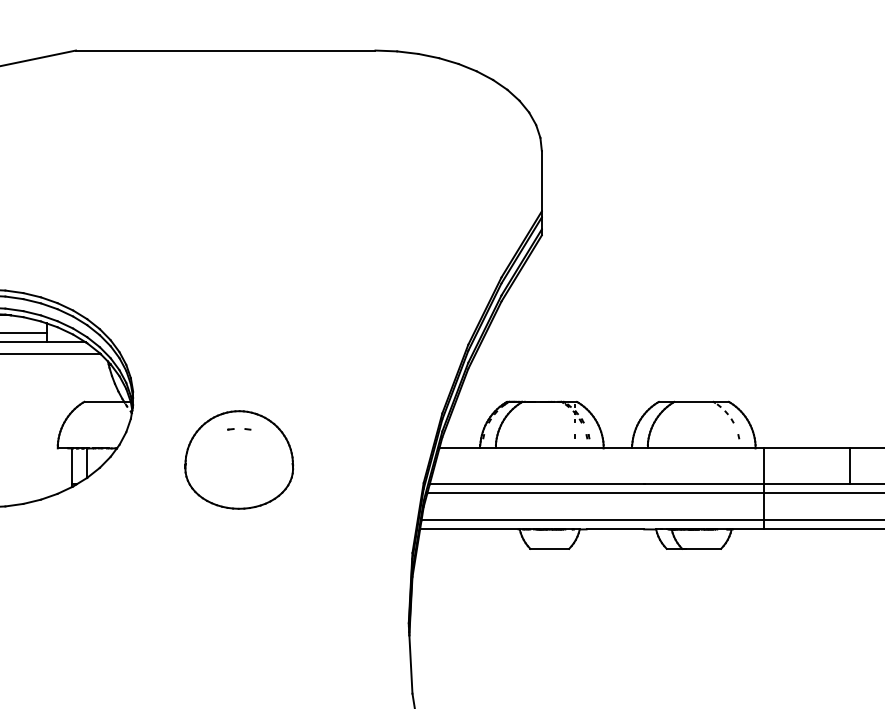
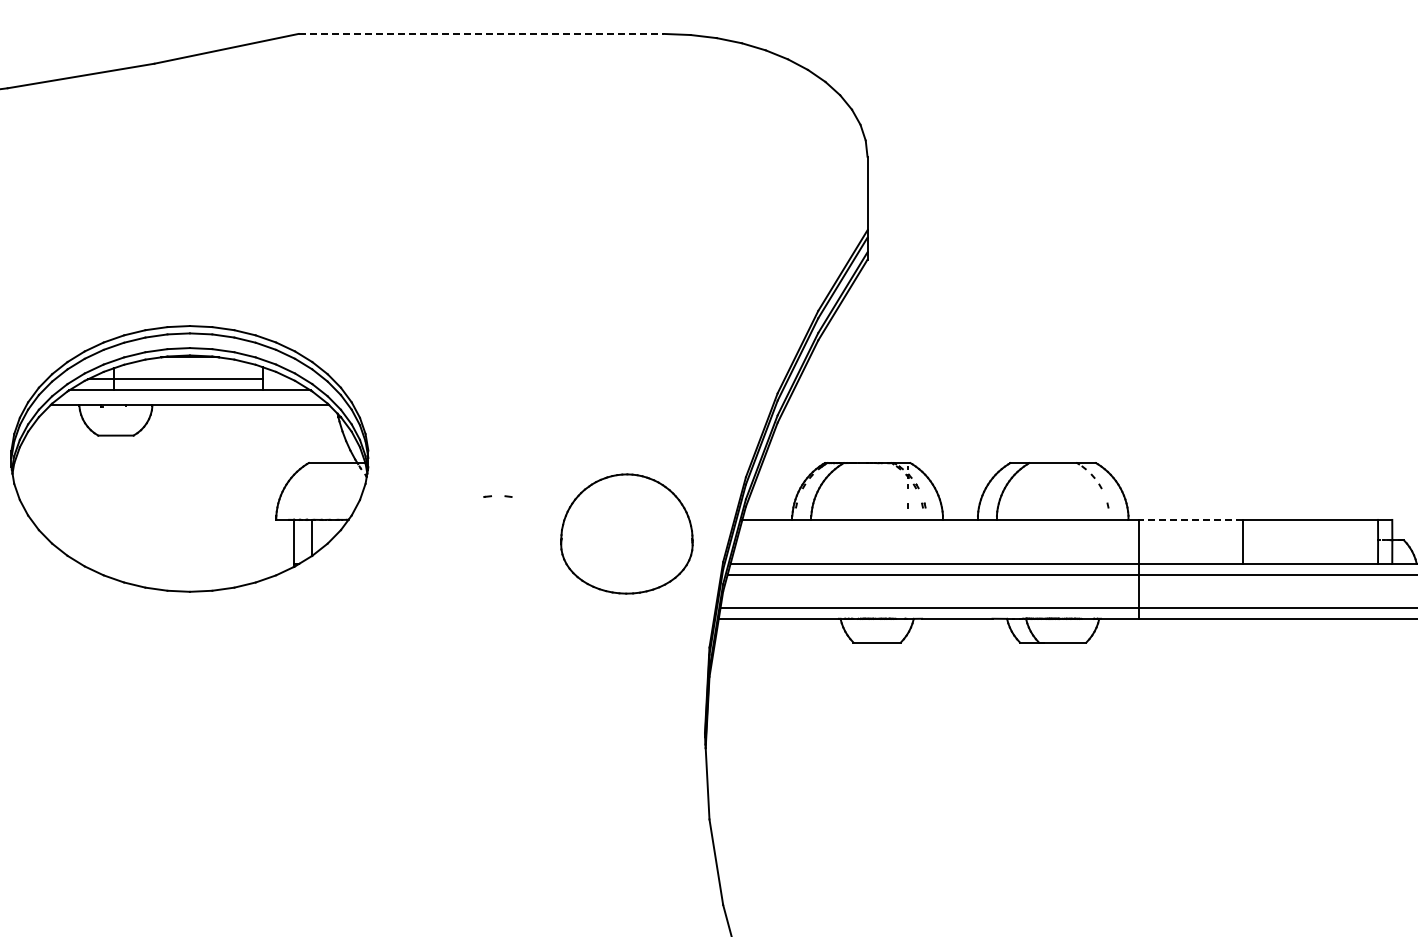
line: (225, 50) -> (481, 33), solid -> dashed
line: (806, 448) -> (1190, 519), solid -> dashed
part: (238, 459) -> (626, 533), moved

